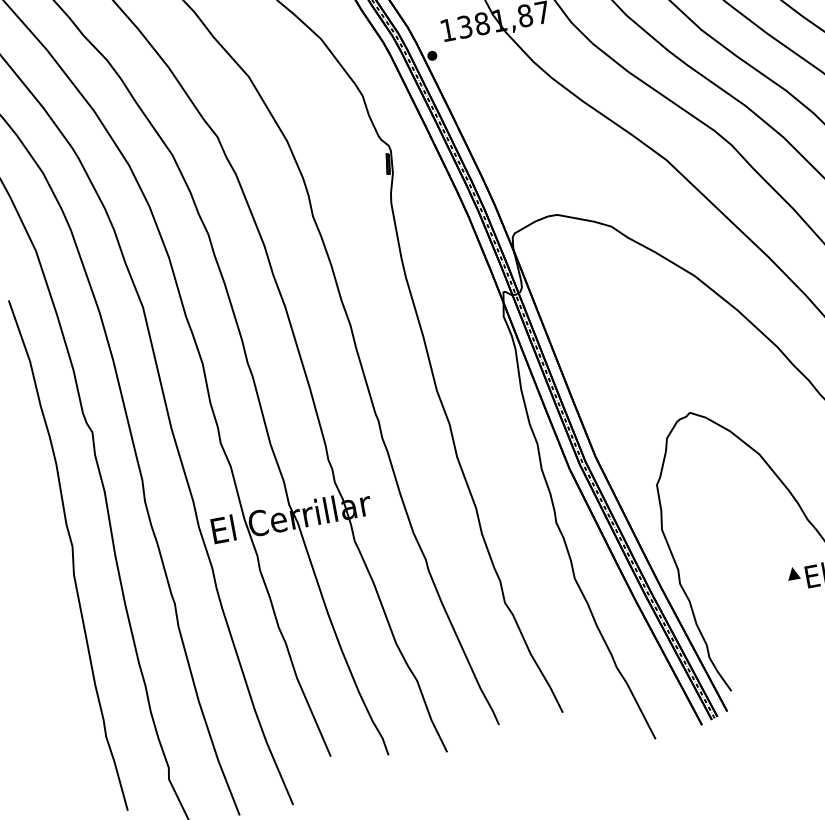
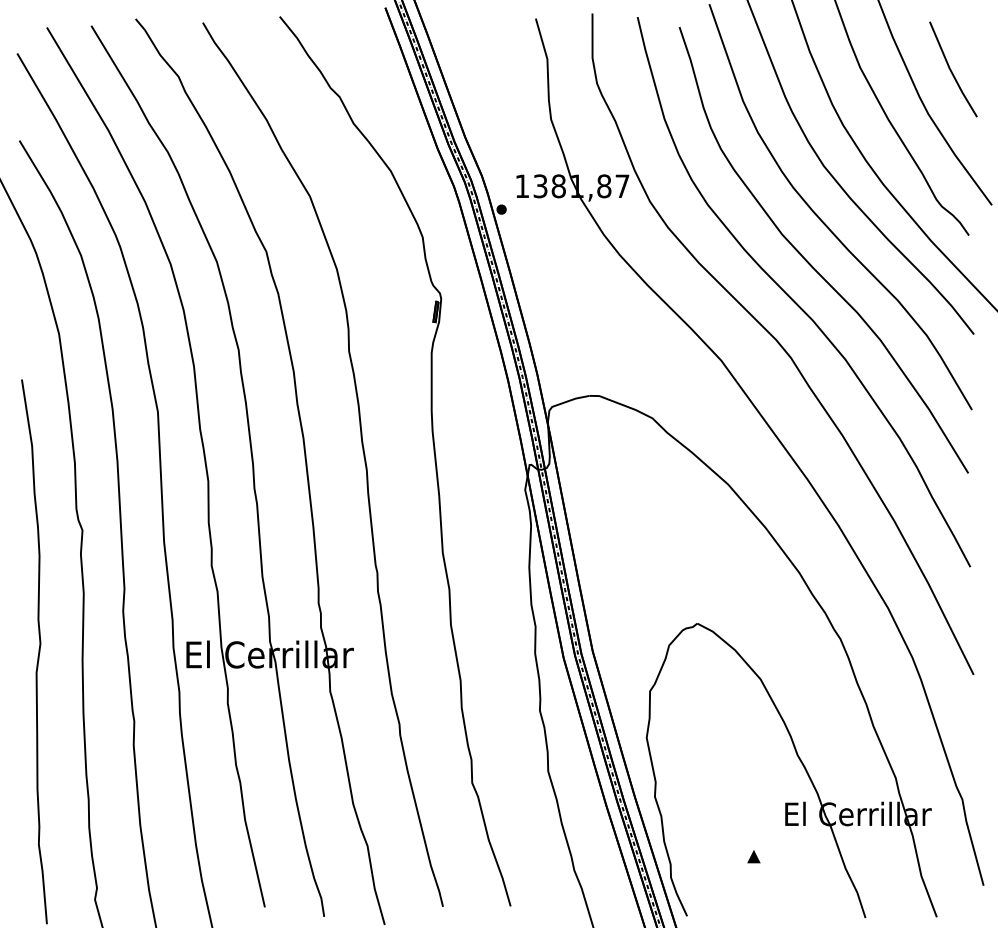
part: (793, 573) -> (753, 856), moved

